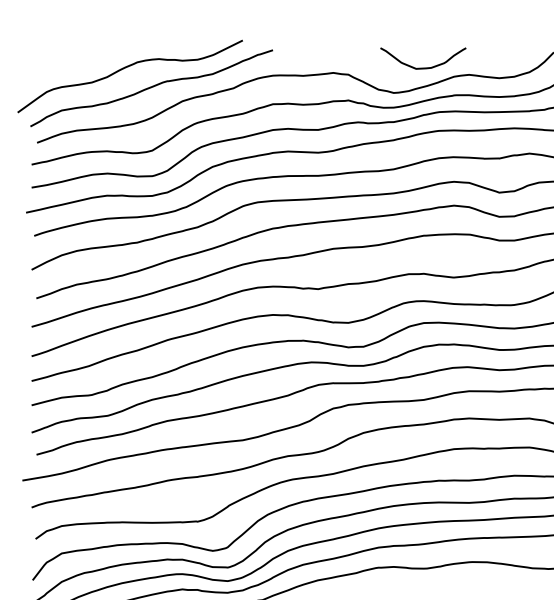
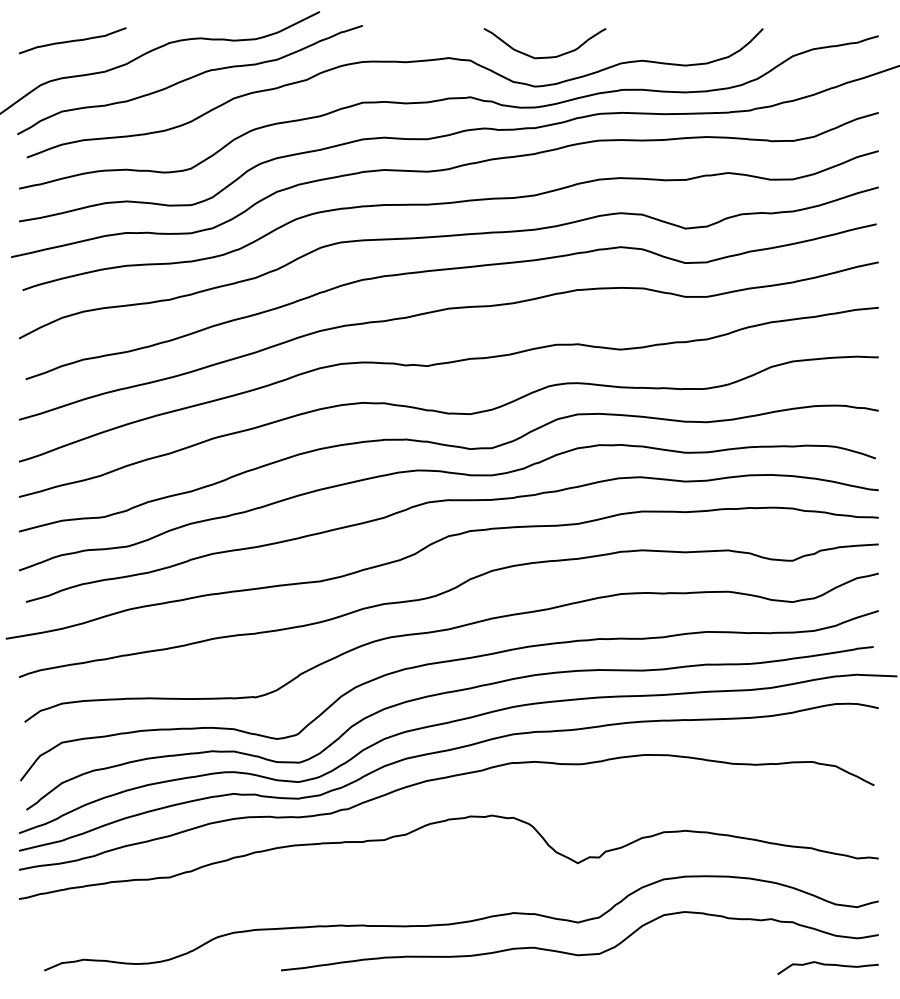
curve: (69, 60) -> (72, 40), added
curve: (422, 67) -> (544, 56), moved

